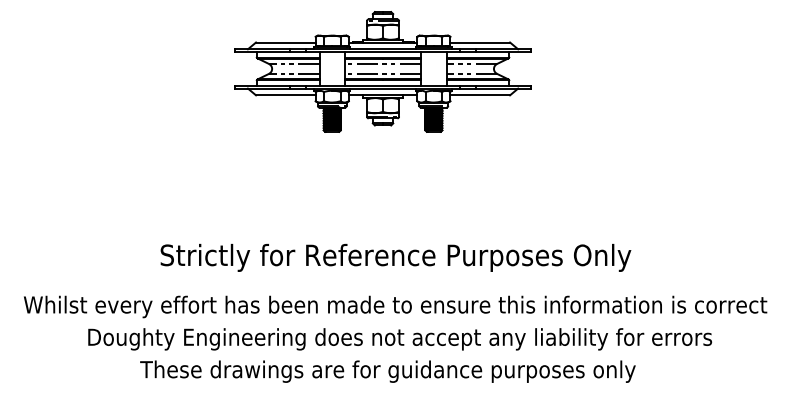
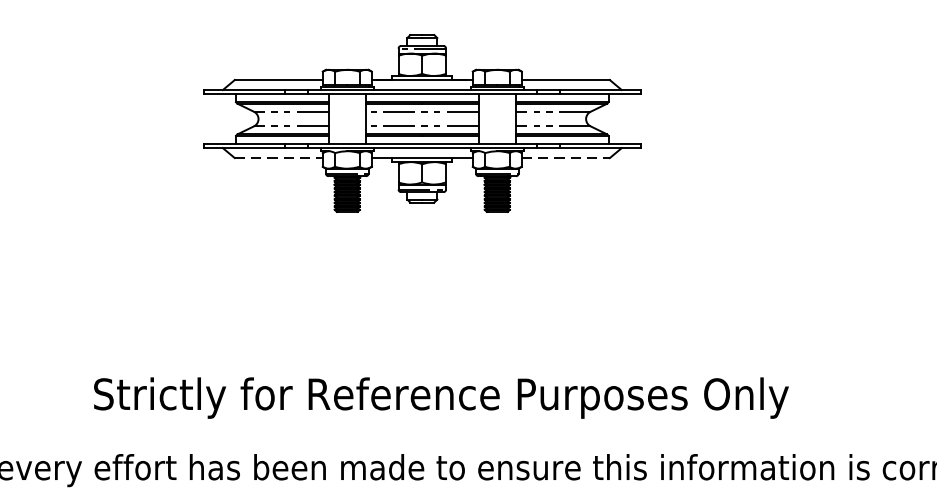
line: (285, 95) -> (278, 158), solid -> dashed
line: (480, 95) -> (566, 158), solid -> dashed

